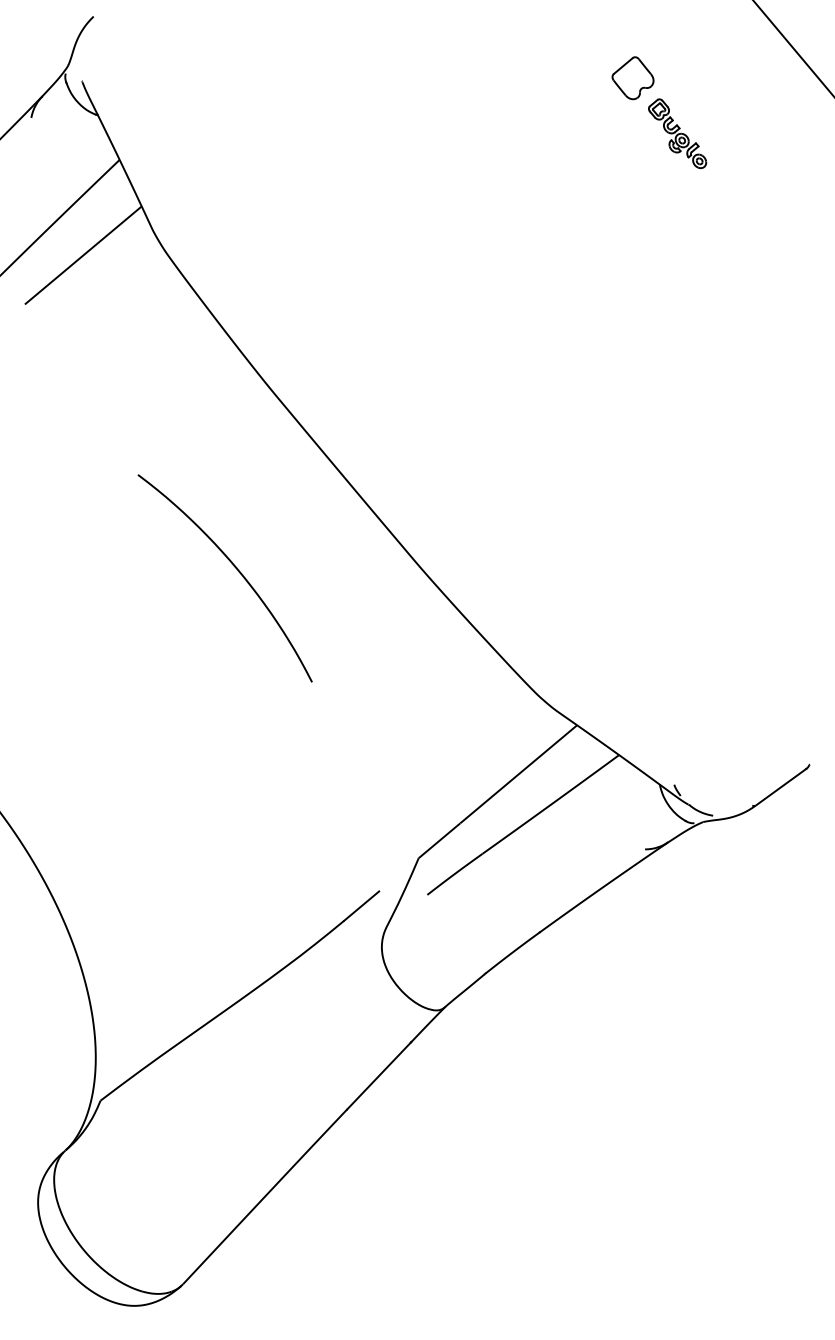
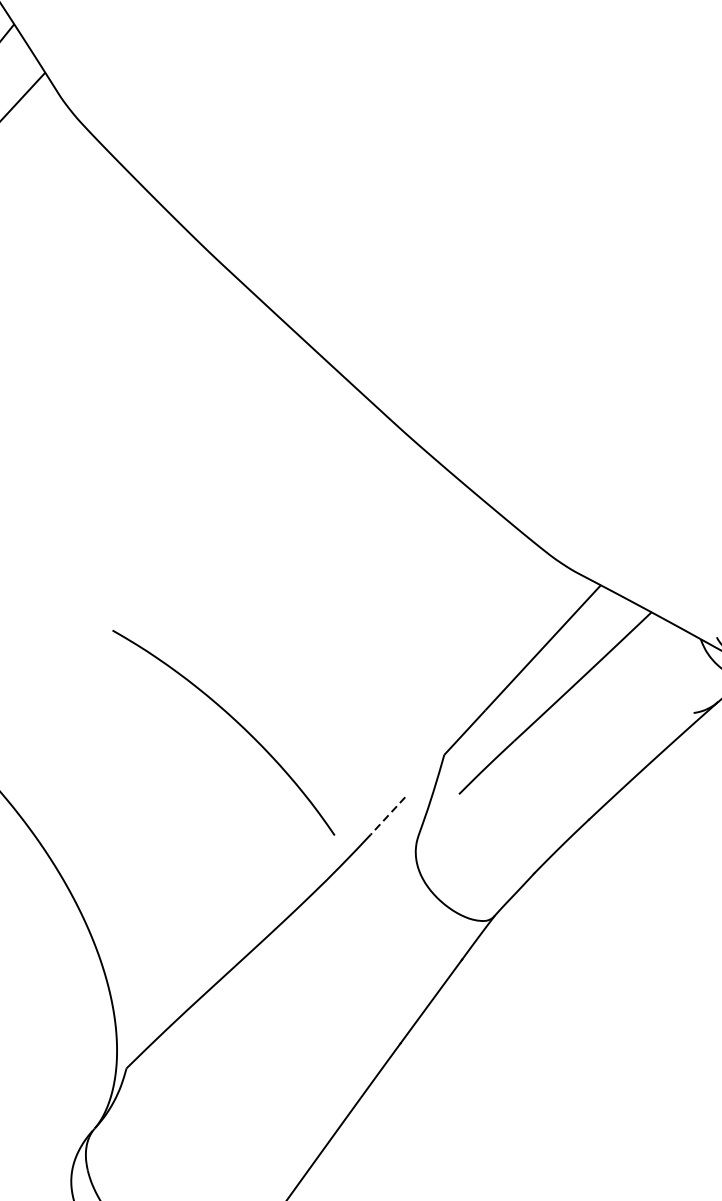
curve: (234, 567) -> (232, 719), moved
line: (361, 906) -> (387, 816), solid -> dashed

